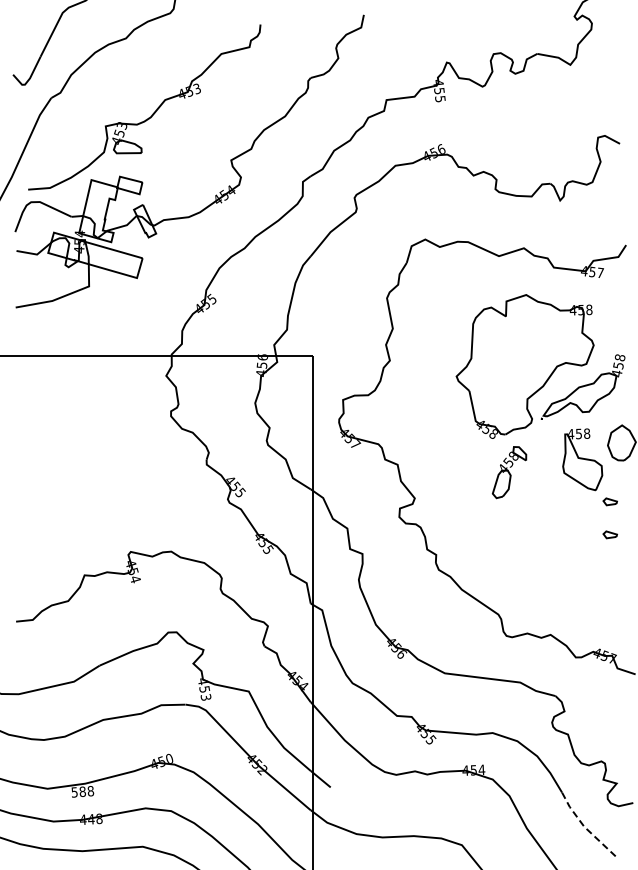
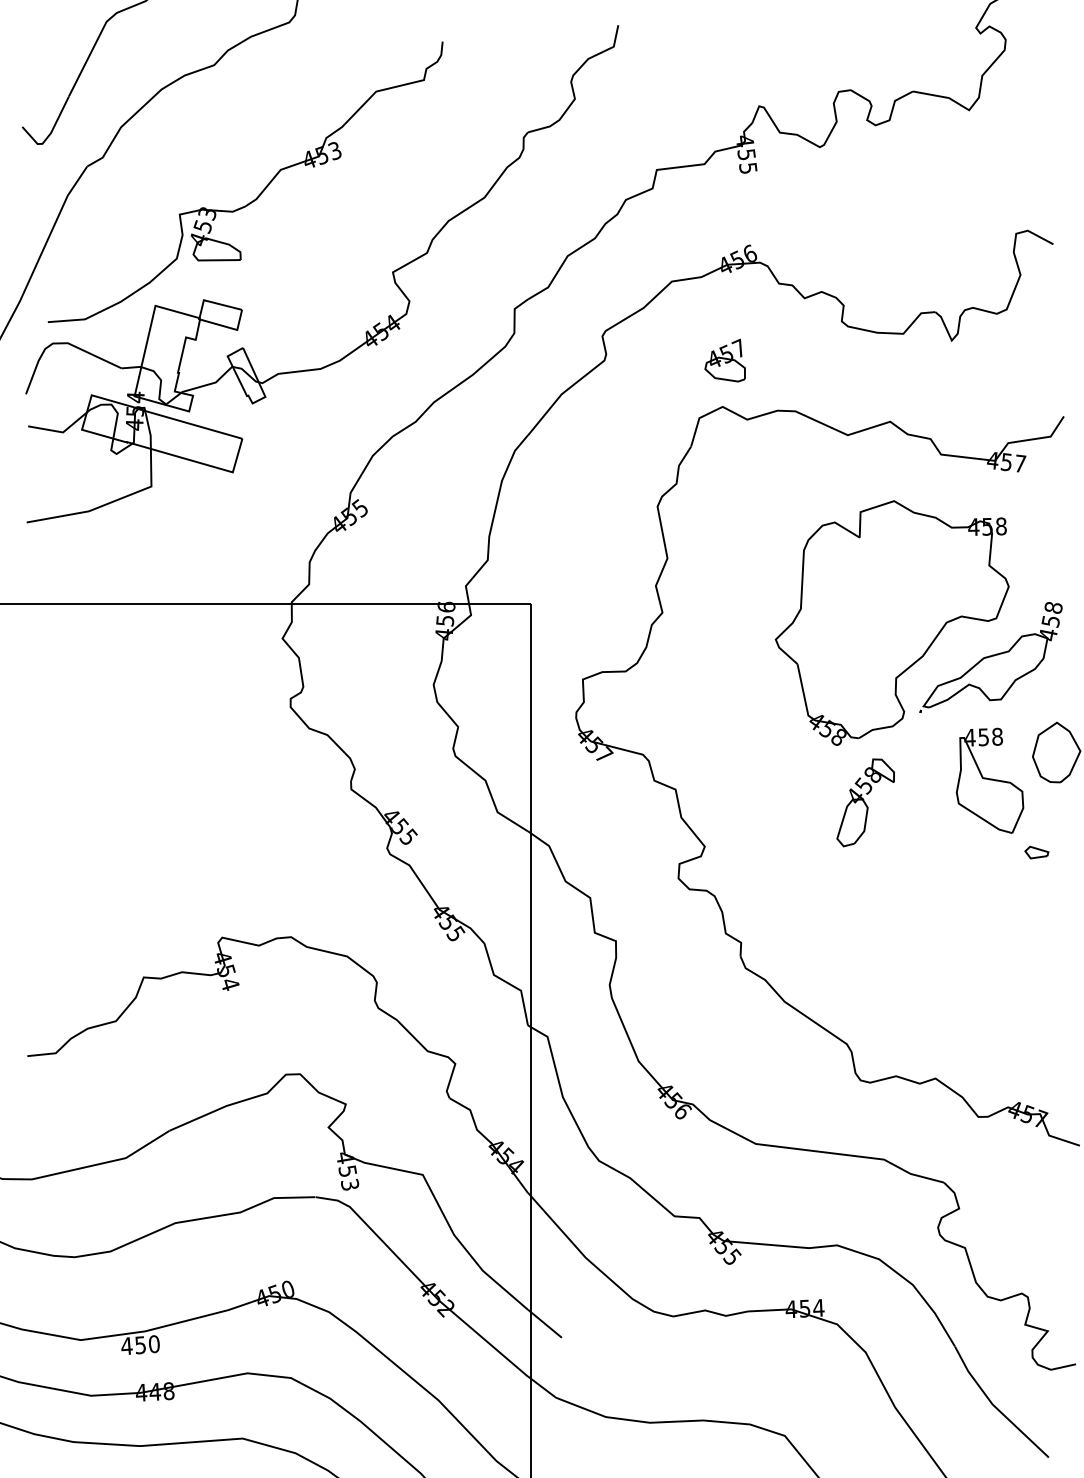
part: (426, 212) -> (724, 360), added
curve: (609, 533) -> (1035, 906), removed
text: (82, 791) -> (140, 1344), 588 -> 450
line: (584, 827) -> (993, 1405), dashed -> solid

